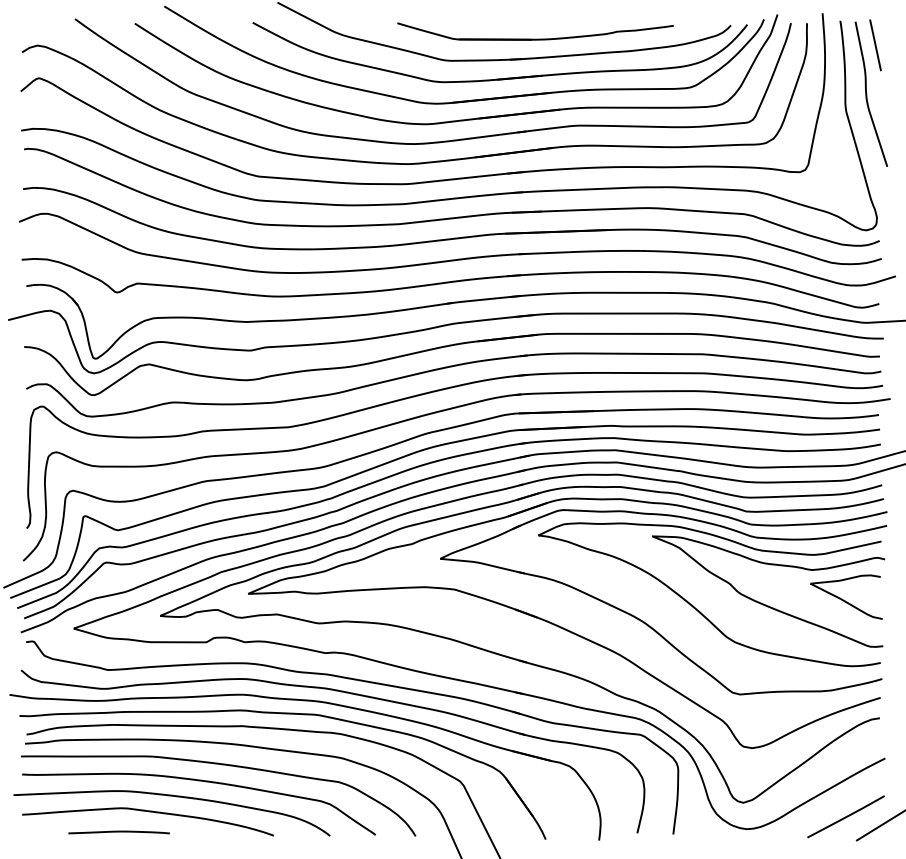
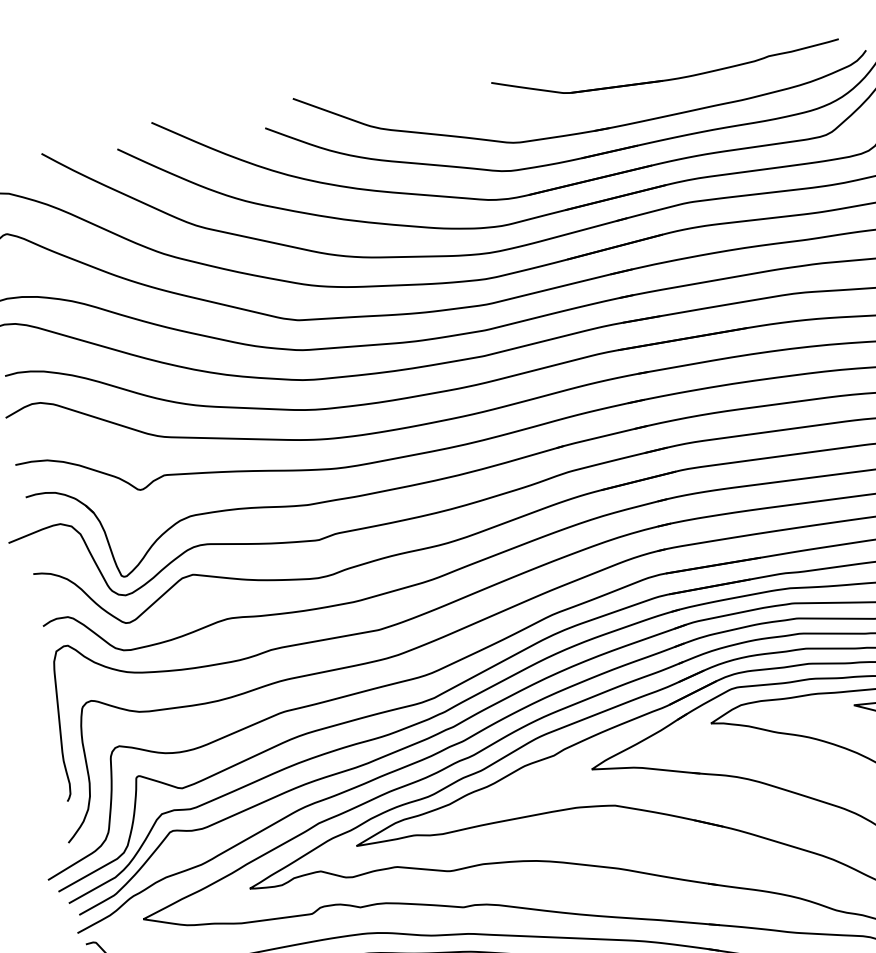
part: (535, 38) -> (667, 78), moved

